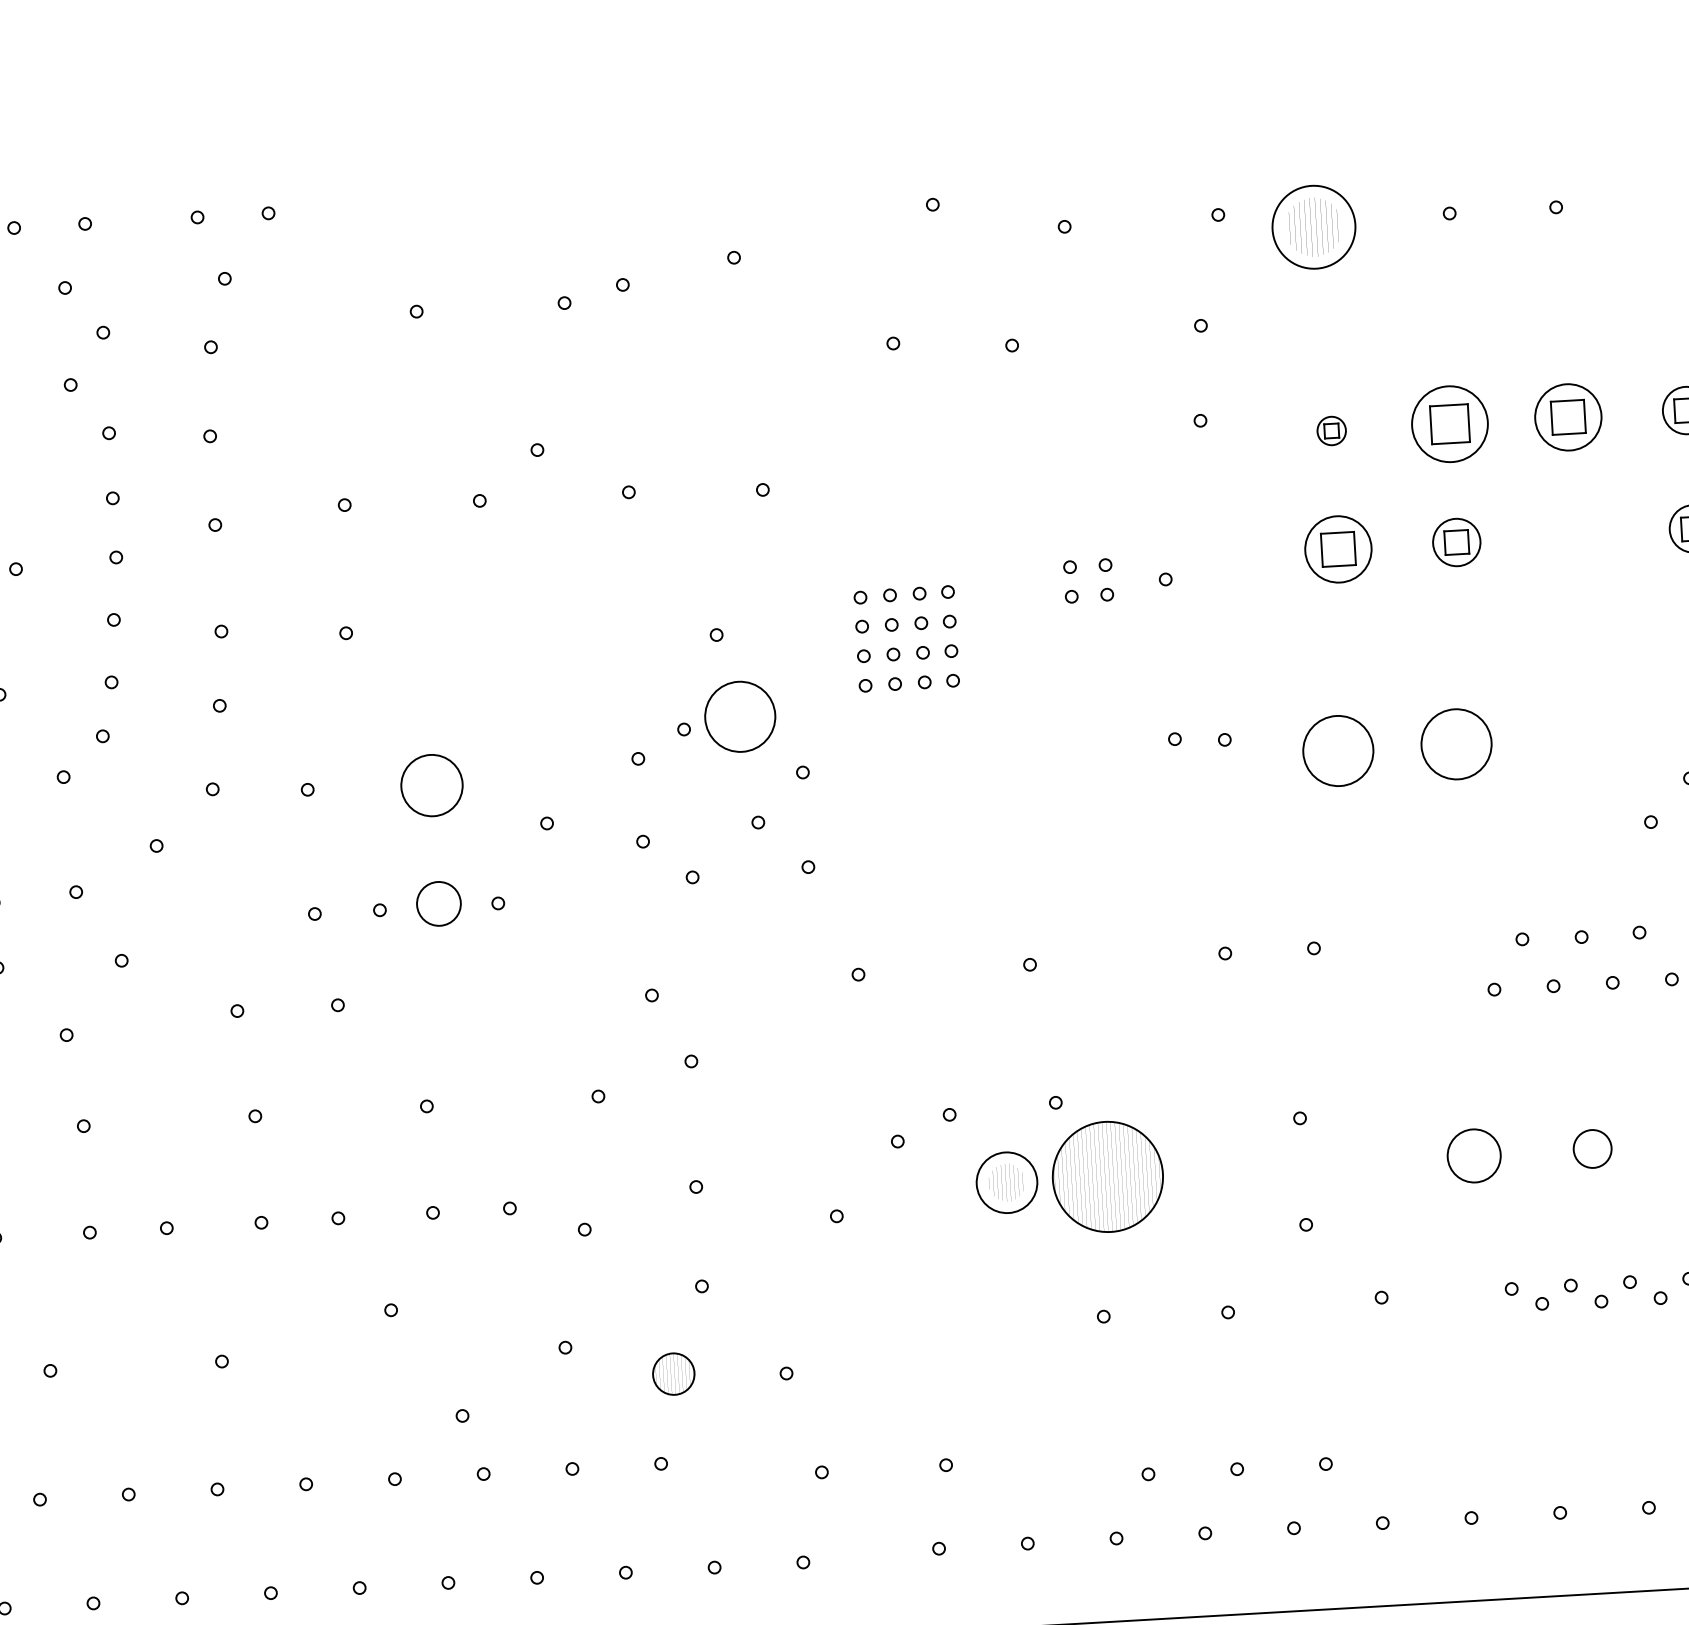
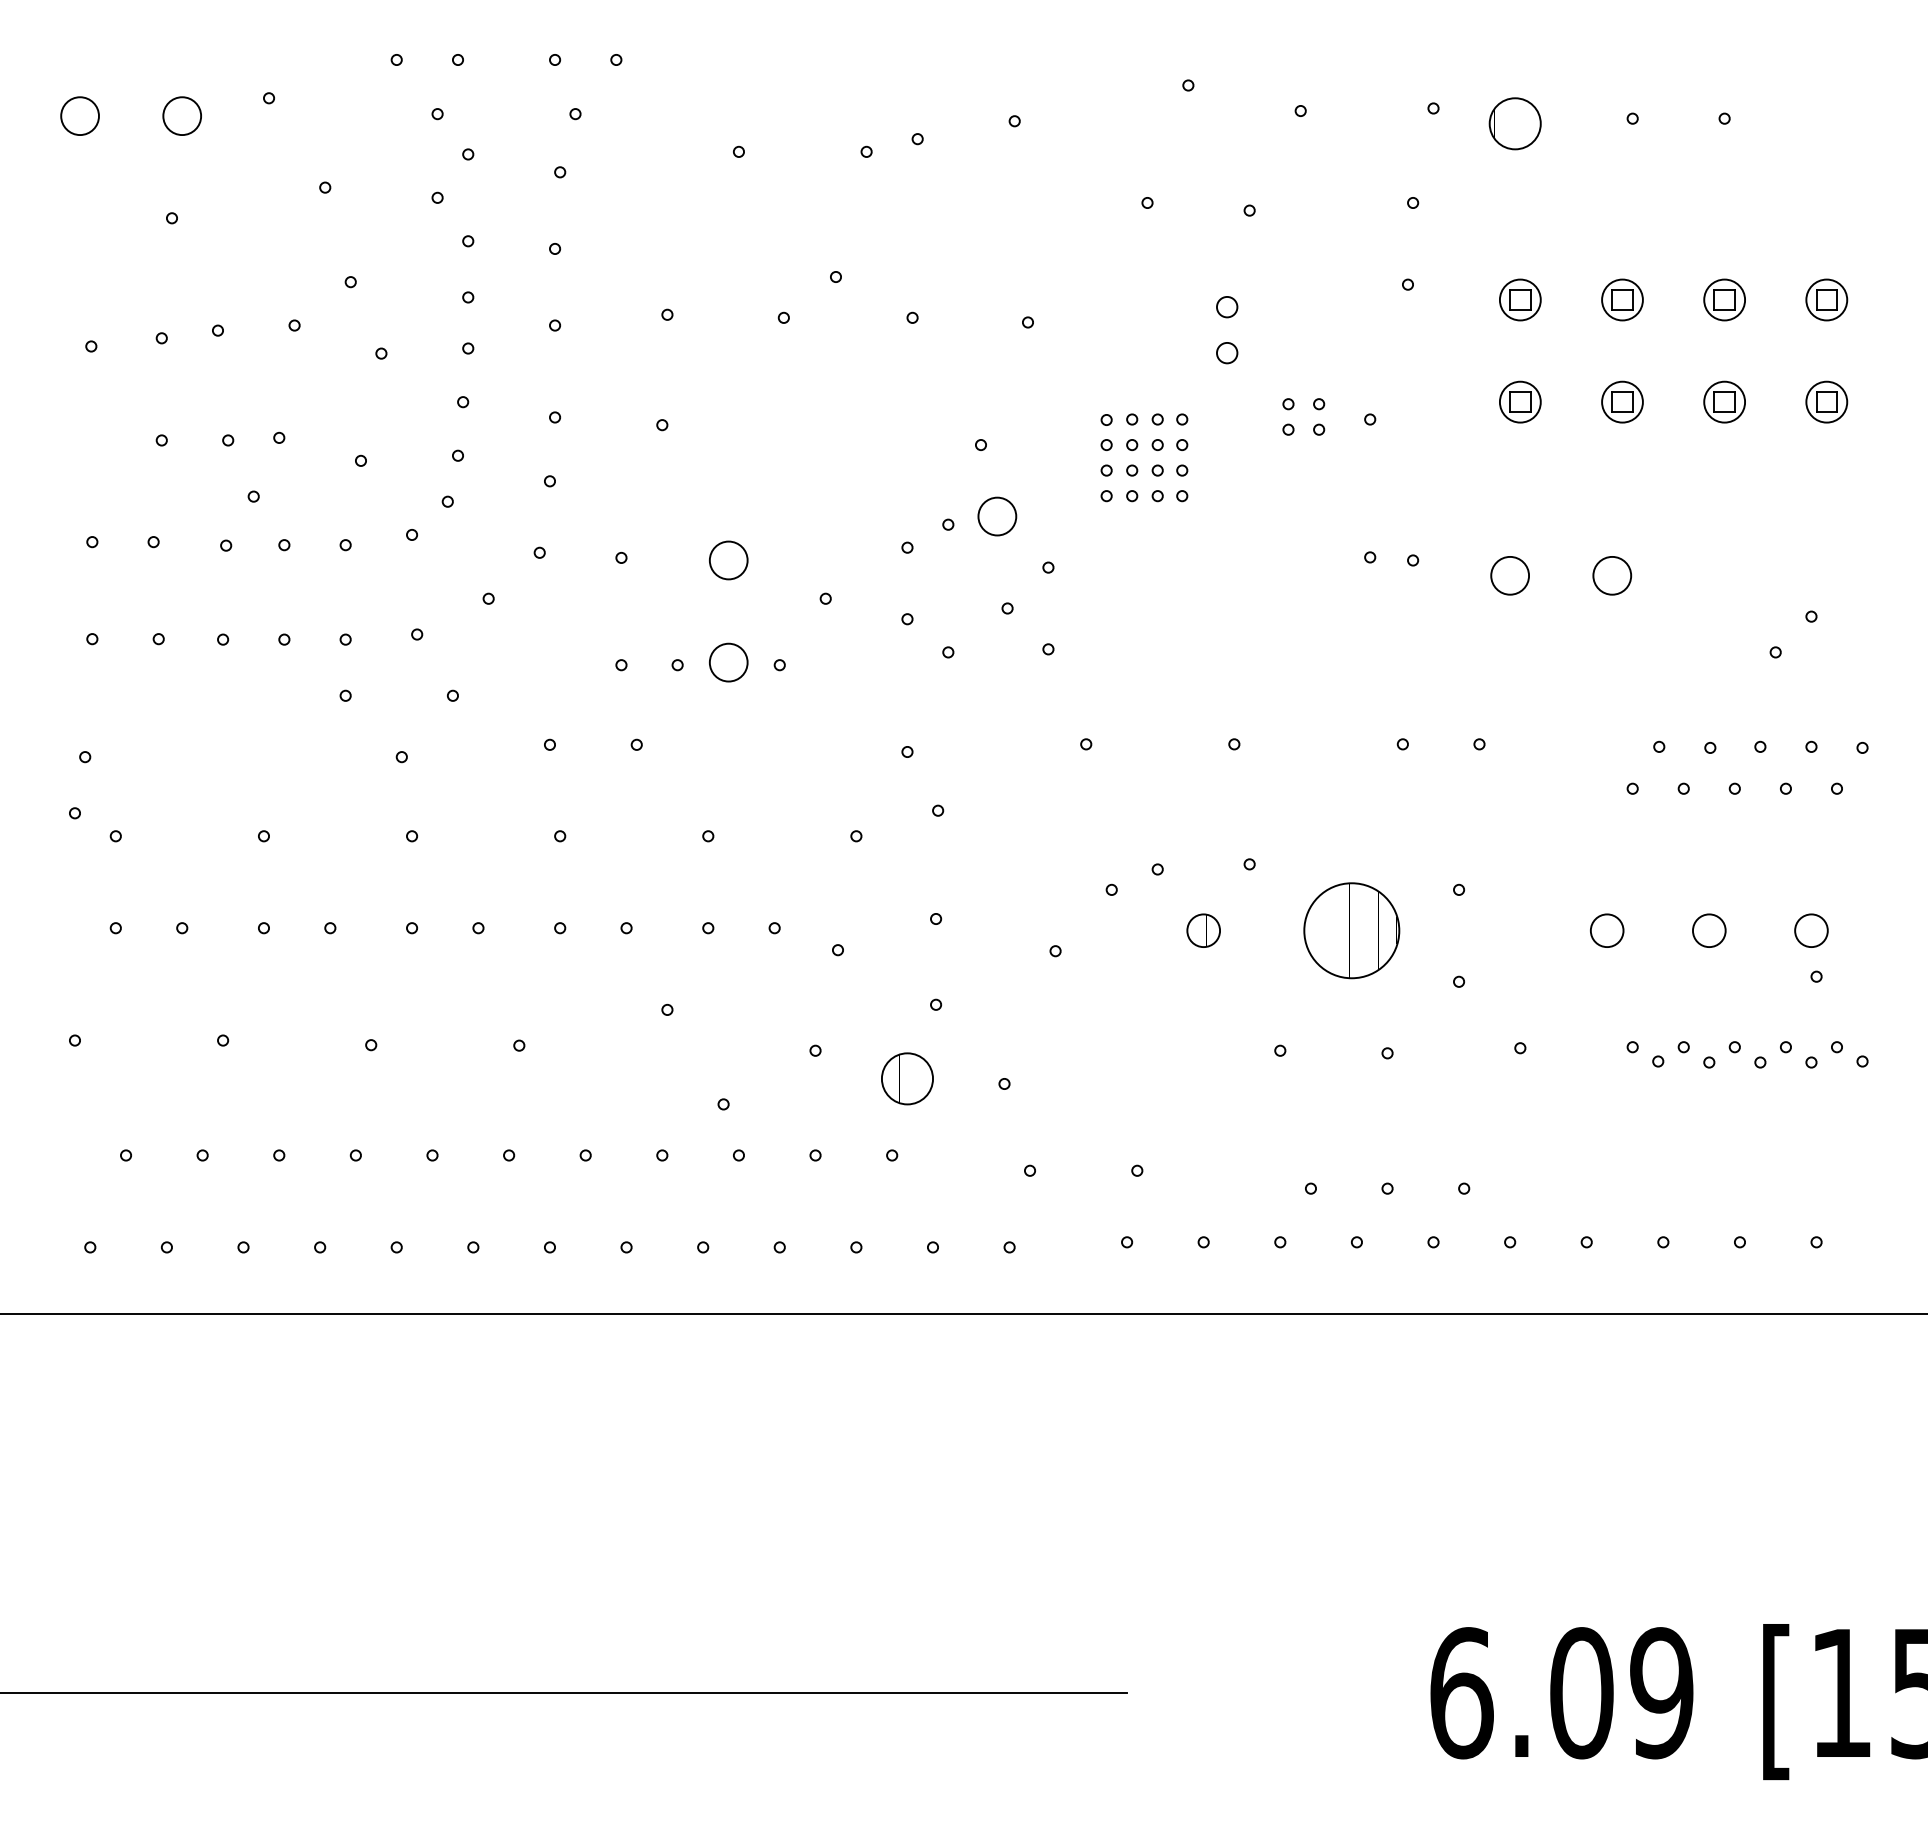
circle: (1313, 226) -> (1514, 123), size x0.71
part: (1568, 416) -> (1724, 299), size x0.71
part: (1449, 423) -> (1622, 299), size x0.62
part: (1331, 430) -> (1520, 299), size x1.67
circle: (992, 459) -> (1227, 307), added
circle: (996, 512) -> (1227, 353), added
part: (1574, 534) -> (1724, 401), added
part: (1338, 548) -> (1520, 401), size x0.71
circle: (740, 716) -> (997, 516), size x0.62
circle: (1456, 743) -> (1612, 575), size x0.62
circle: (1337, 750) -> (1509, 575), size x0.62
circle: (431, 785) -> (728, 560), size x0.71
circle: (1474, 1155) -> (1607, 930), size x0.71
part: (1107, 1176) -> (1351, 930), moved
circle: (1006, 1182) -> (1203, 930), size x0.62
part: (673, 1373) -> (907, 1078), size x1.43

